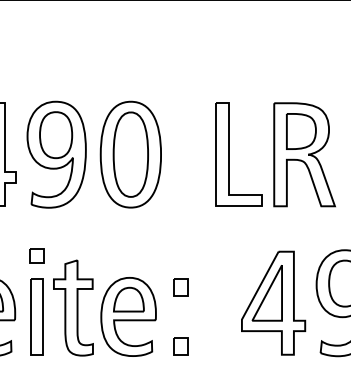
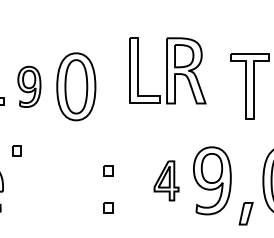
part: (56, 154) -> (29, 86), size x0.6
part: (274, 154) -> (167, 70), moved
part: (273, 302) -> (166, 180), size x0.6
part: (93, 308) -> (52, 184), removed

